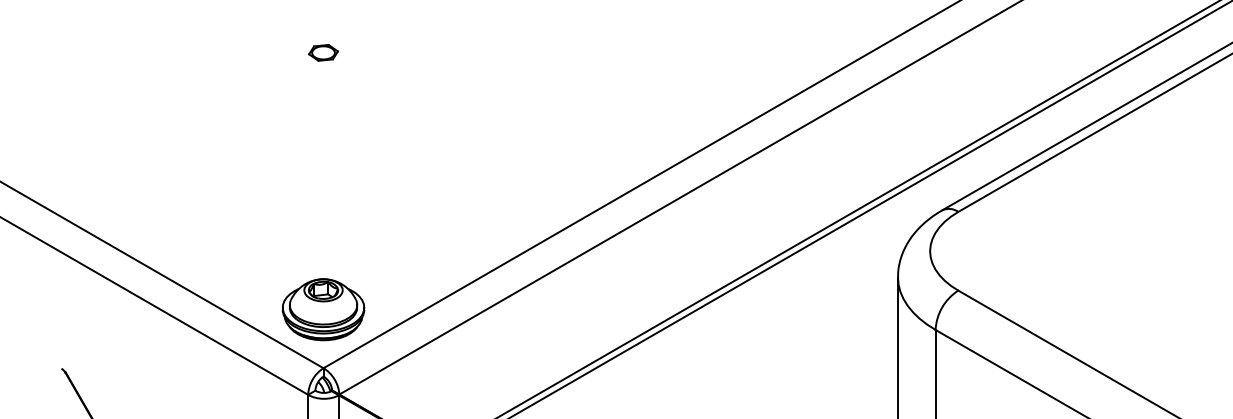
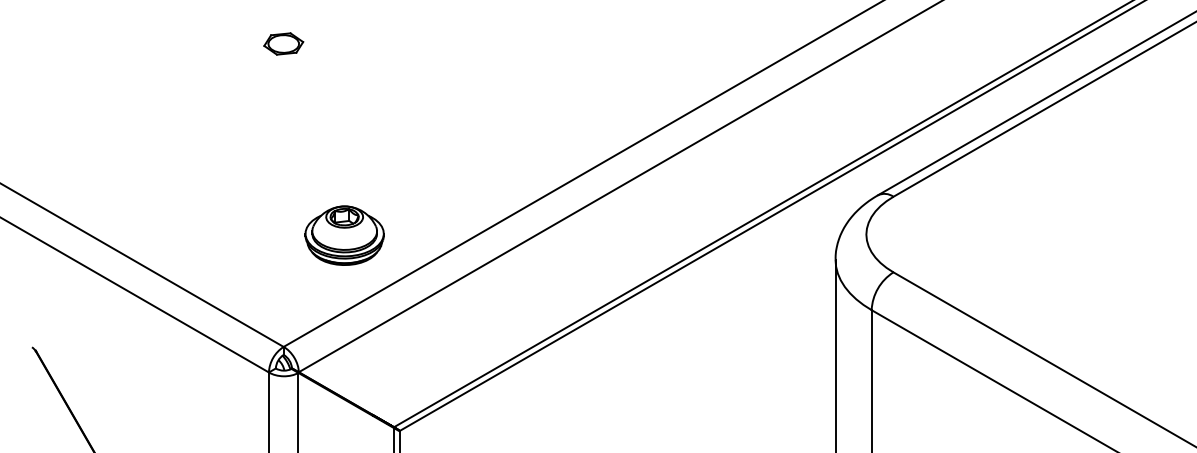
part: (323, 52) -> (283, 43), size x1.4
part: (323, 309) -> (344, 235), moved

